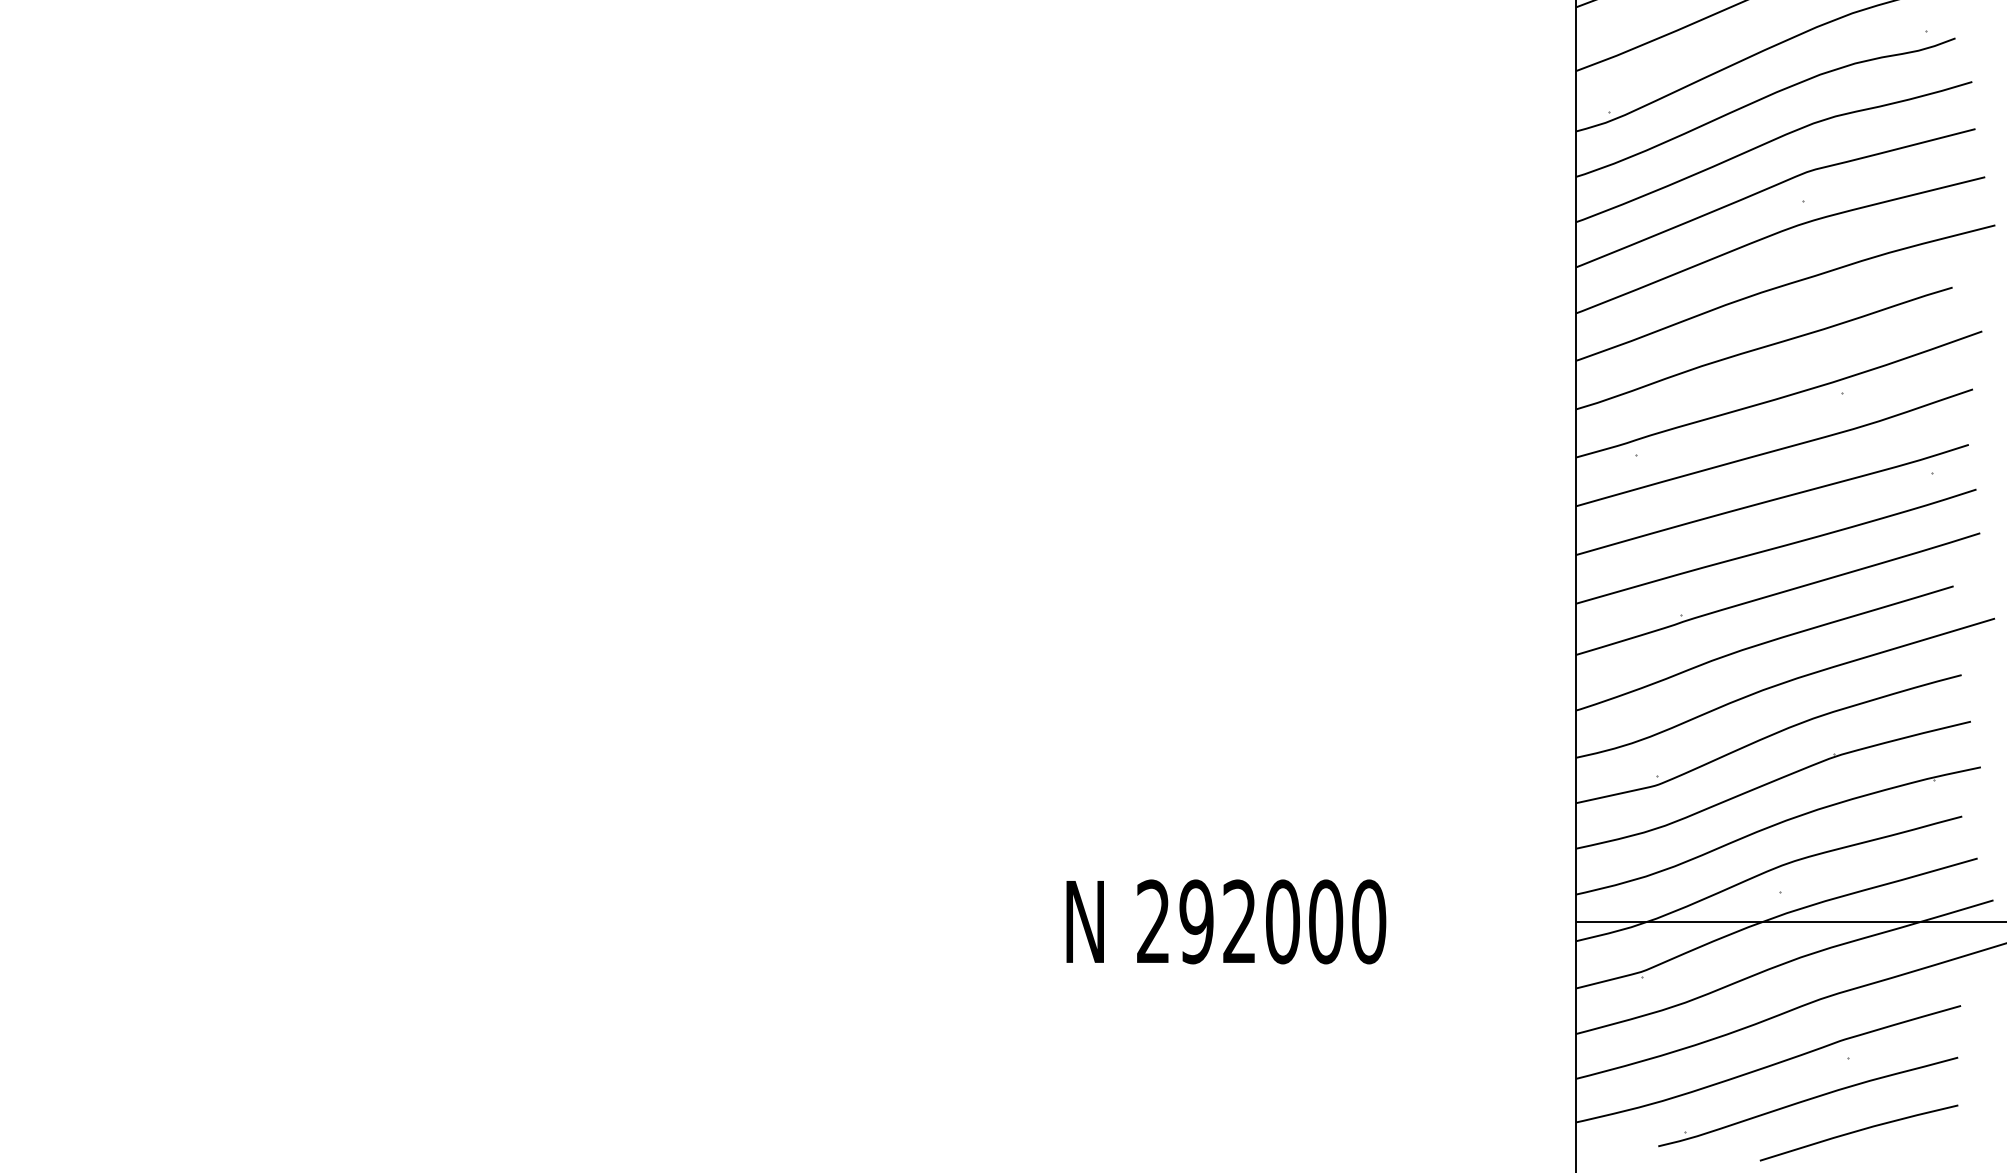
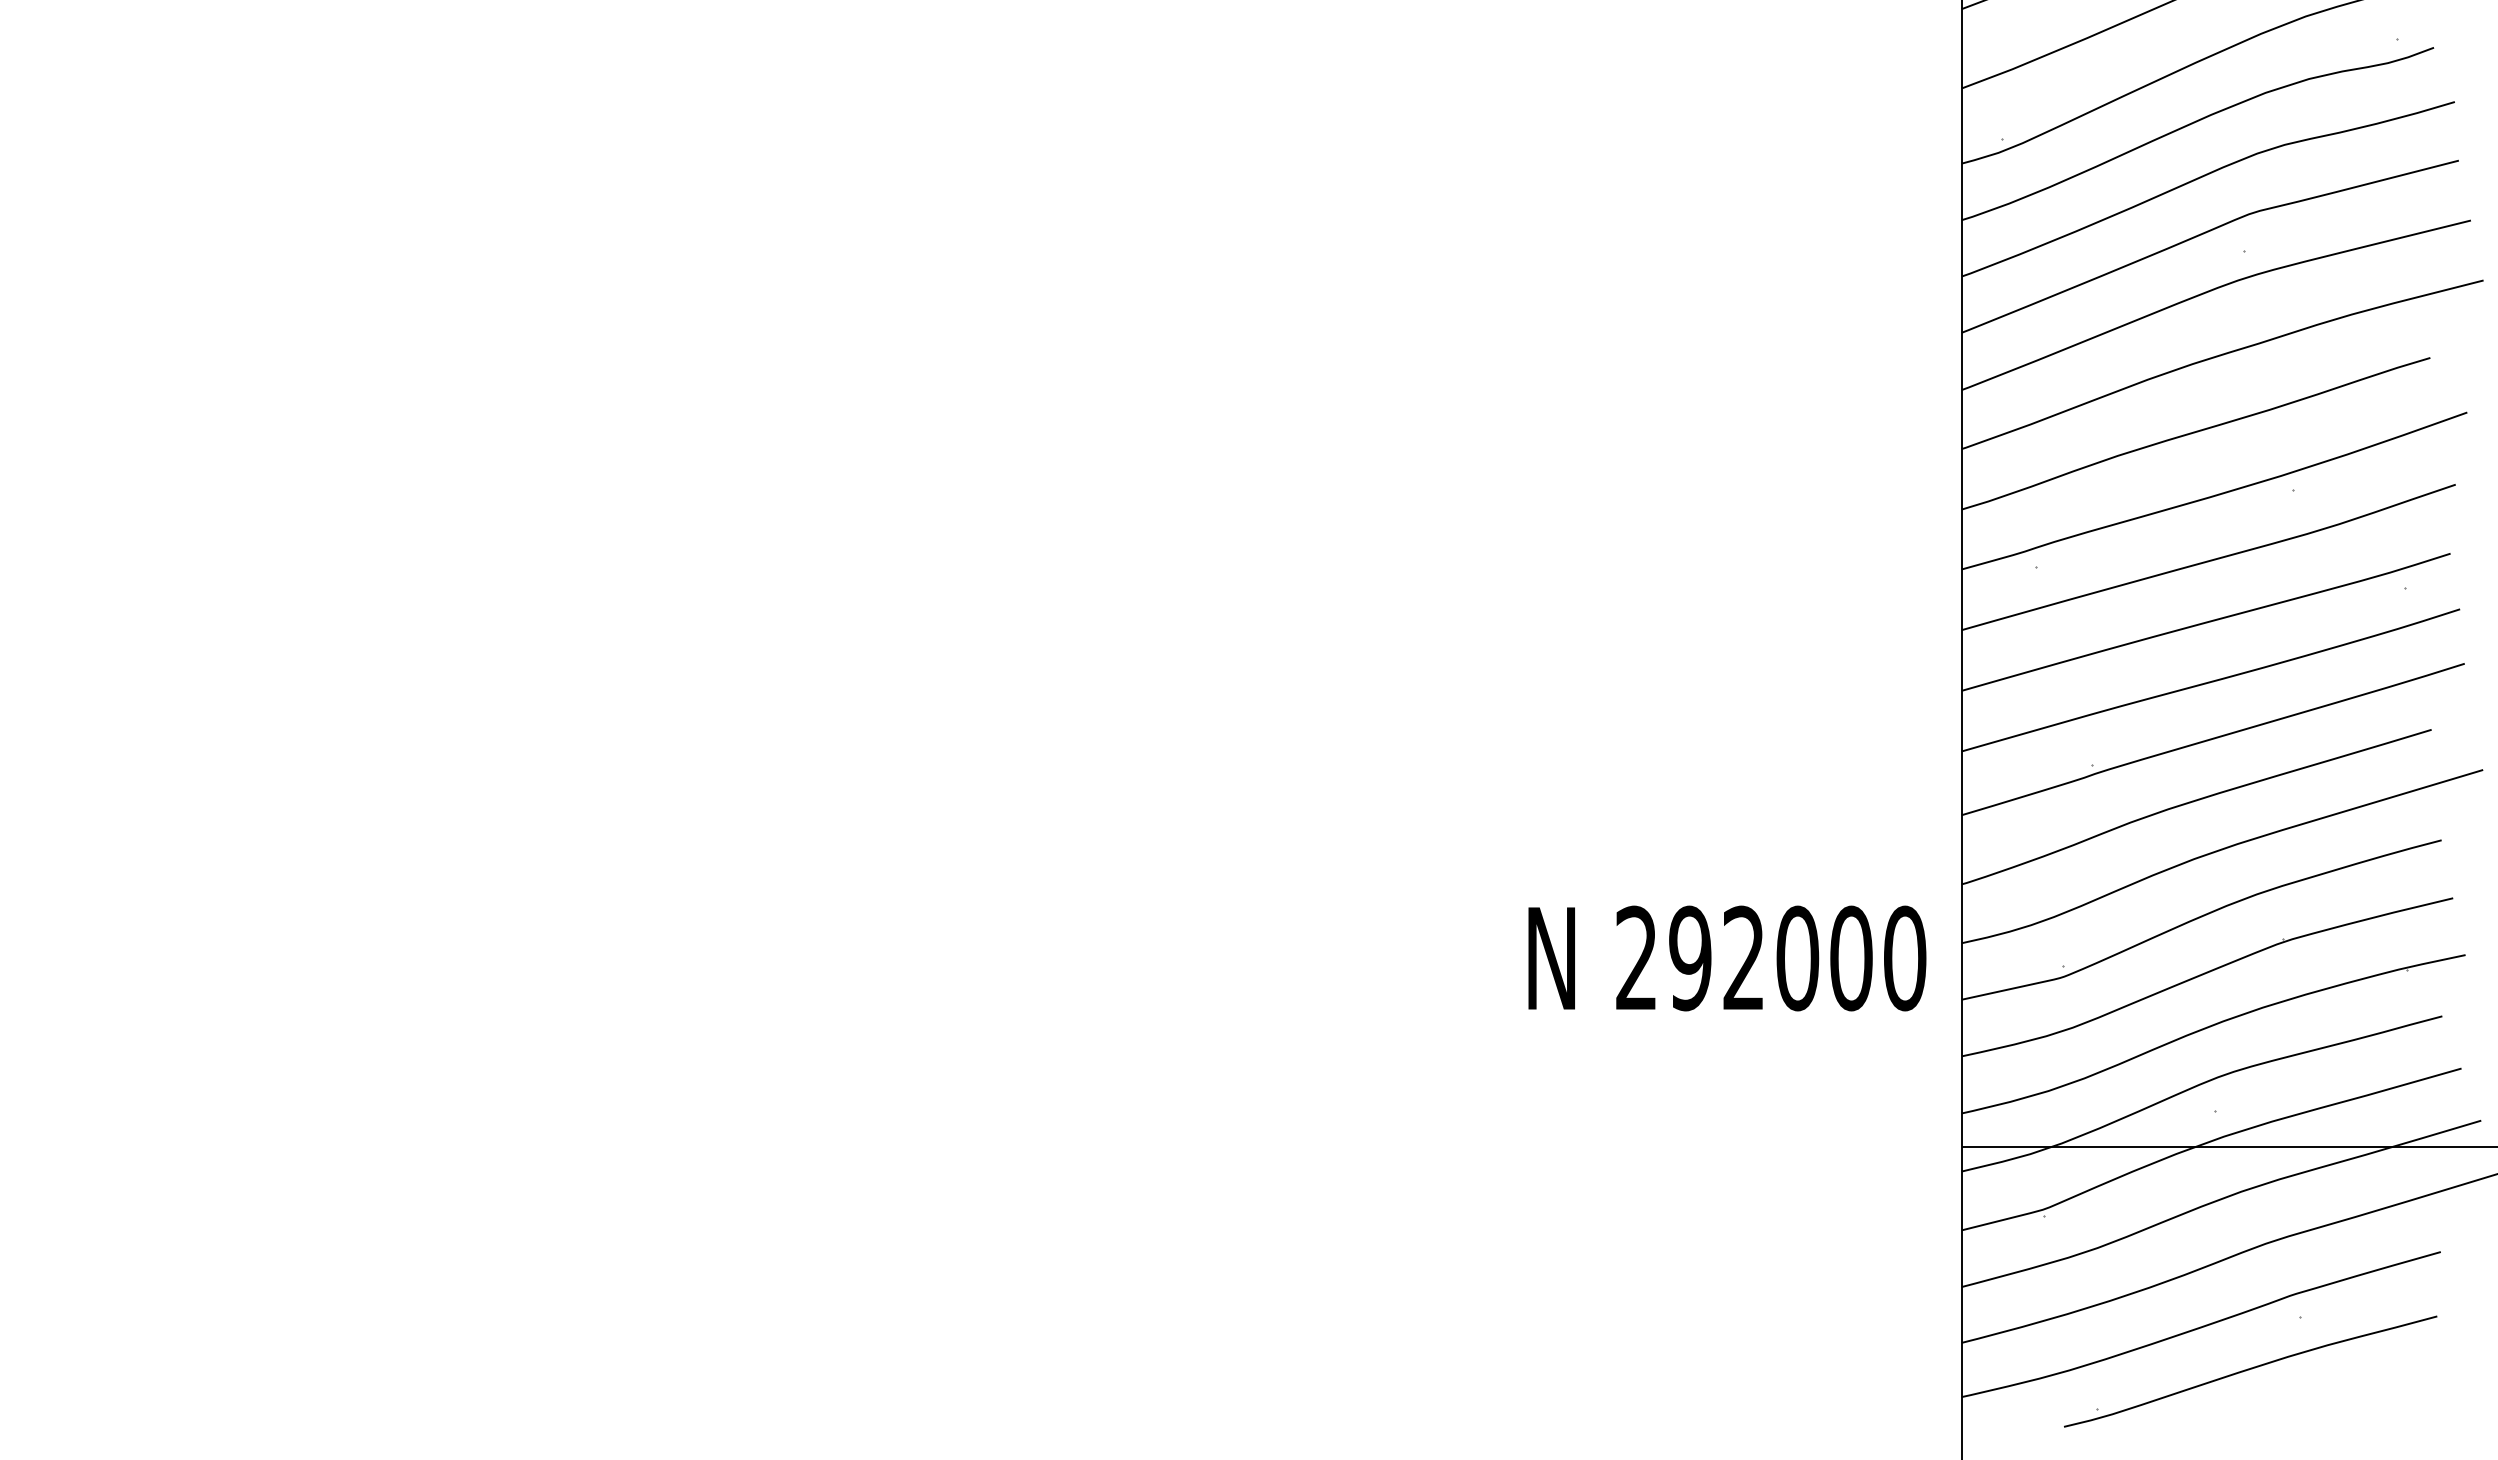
text: (1226, 921) -> (1727, 958), moved
line: (1858, 1131) -> (2313, 1408), removed

